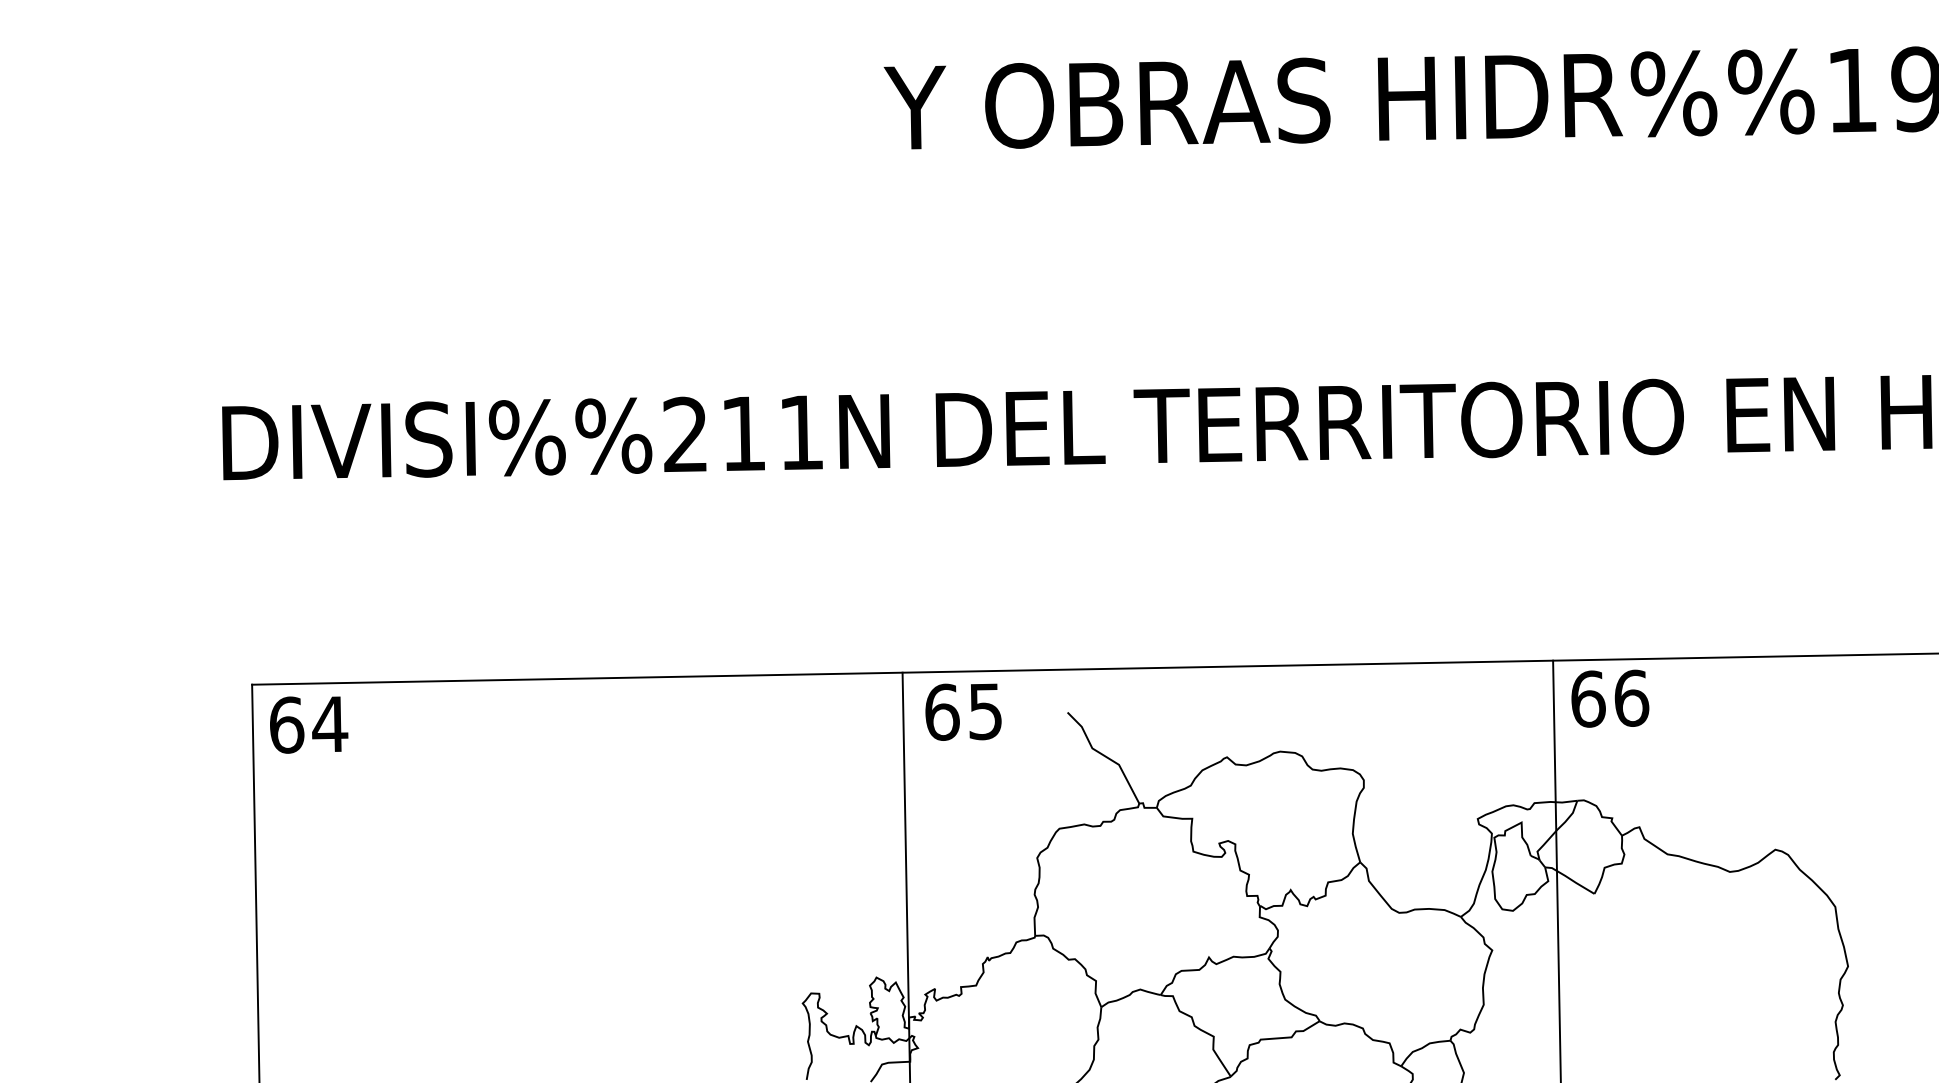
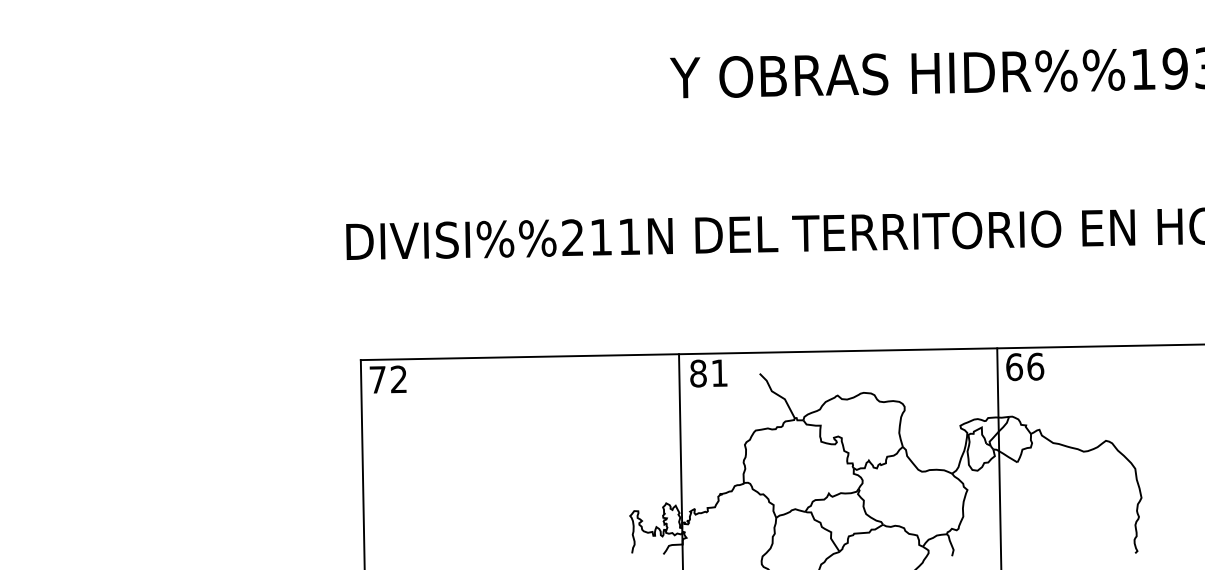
text: (962, 712) -> (708, 373), 65 -> 81
text: (308, 724) -> (388, 379), 64 -> 72

